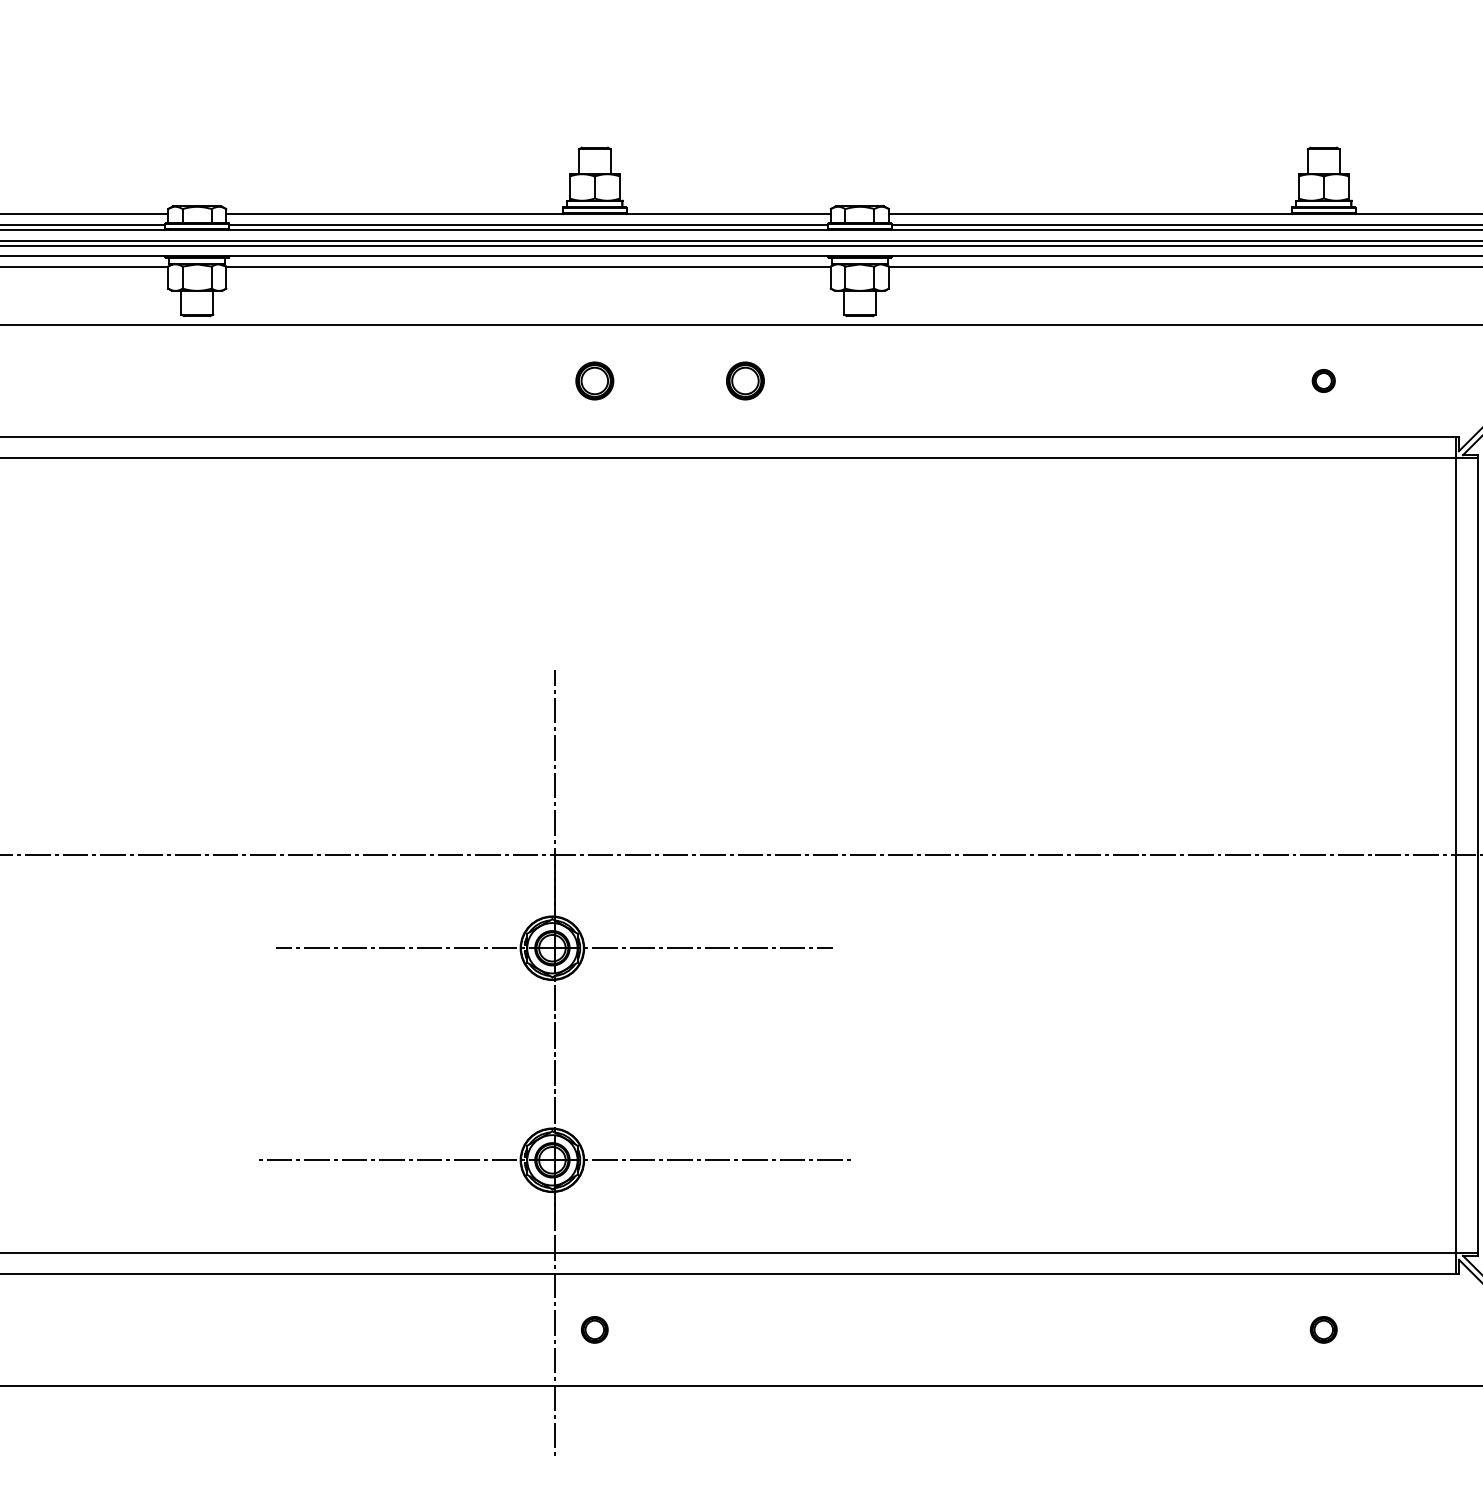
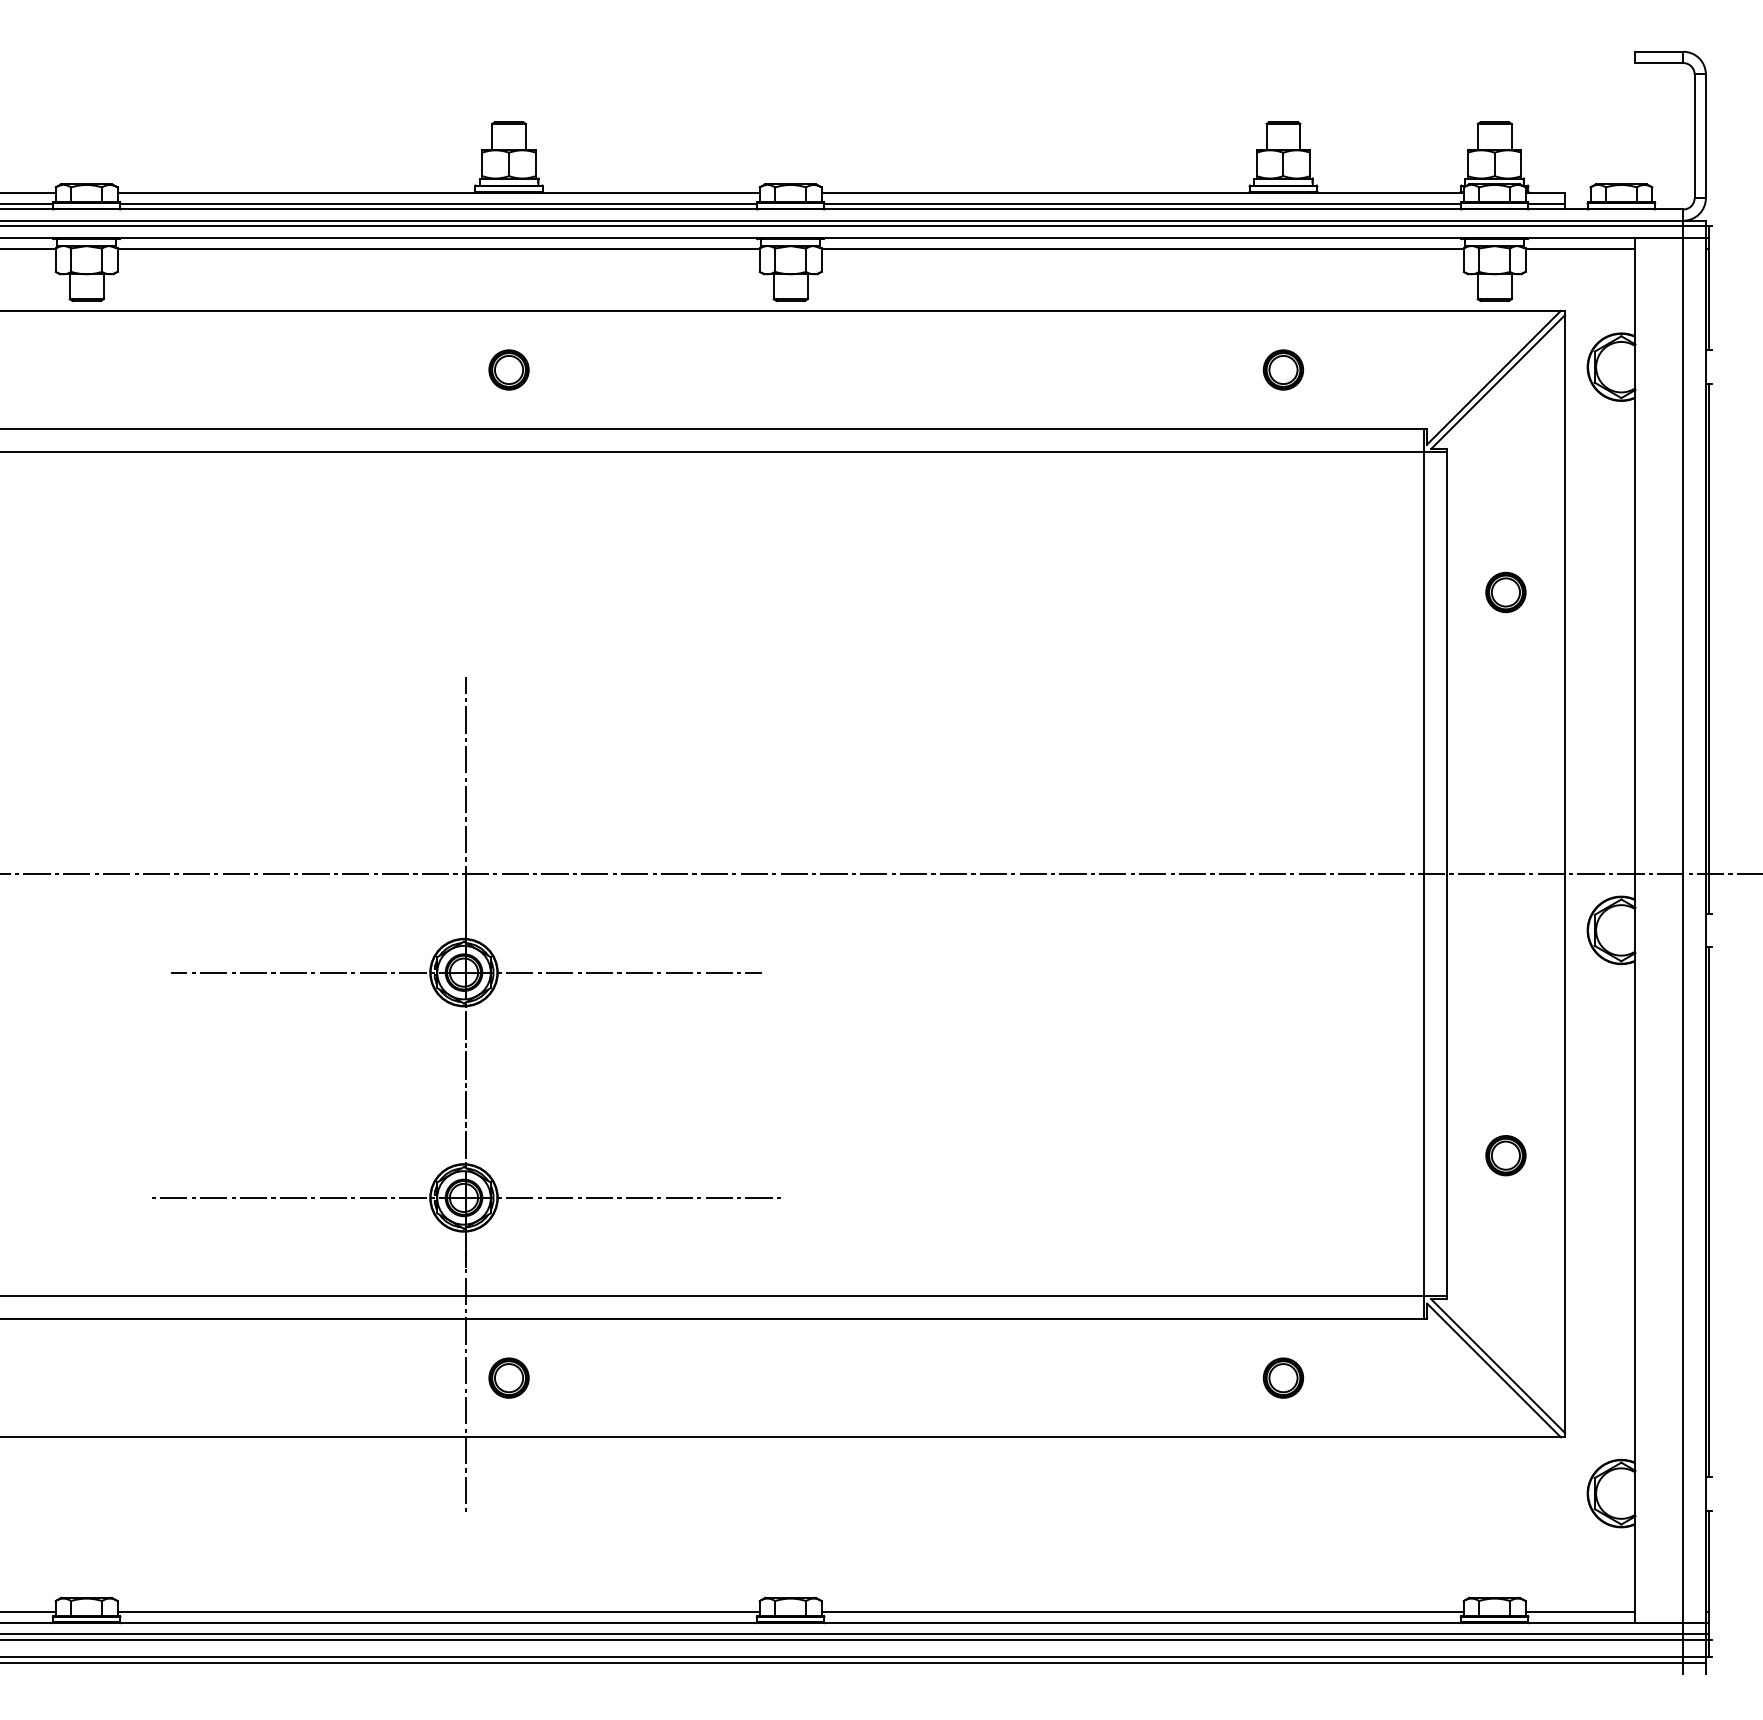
part: (744, 380) -> (668, 369), removed
part: (1323, 380) -> (1283, 369), size x1.67
part: (594, 1329) -> (508, 1377), size x1.43
part: (1323, 1329) -> (1283, 1377), size x1.43

